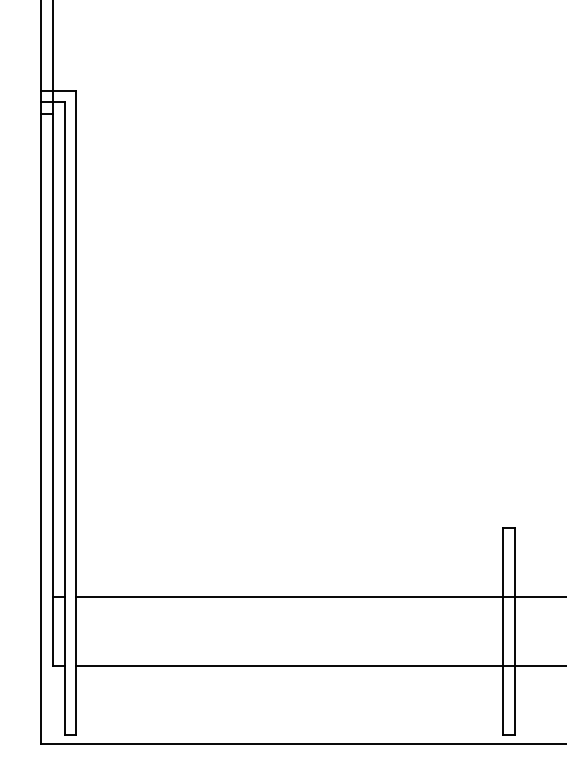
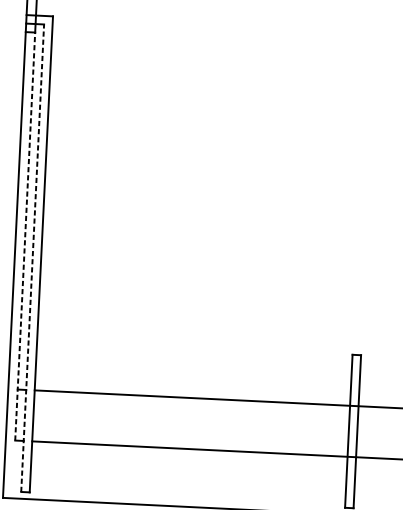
line: (53, 389) -> (25, 236), solid -> dashed
line: (64, 417) -> (32, 257), solid -> dashed

